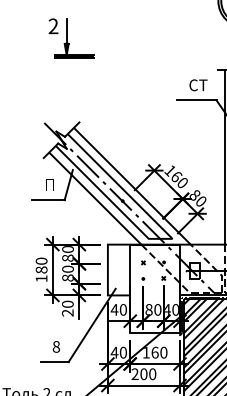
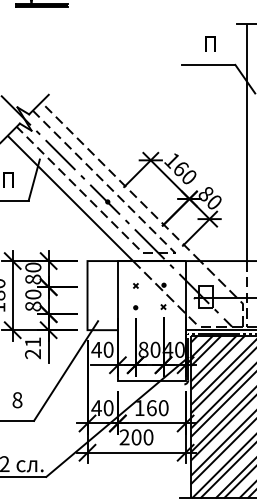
text: (198, 85) -> (210, 44), СТ -> П
line: (132, 186) -> (120, 181), solid -> dashed
line: (168, 238) -> (169, 252), solid -> dashed
text: (67, 303) -> (32, 341), 20 -> 21

